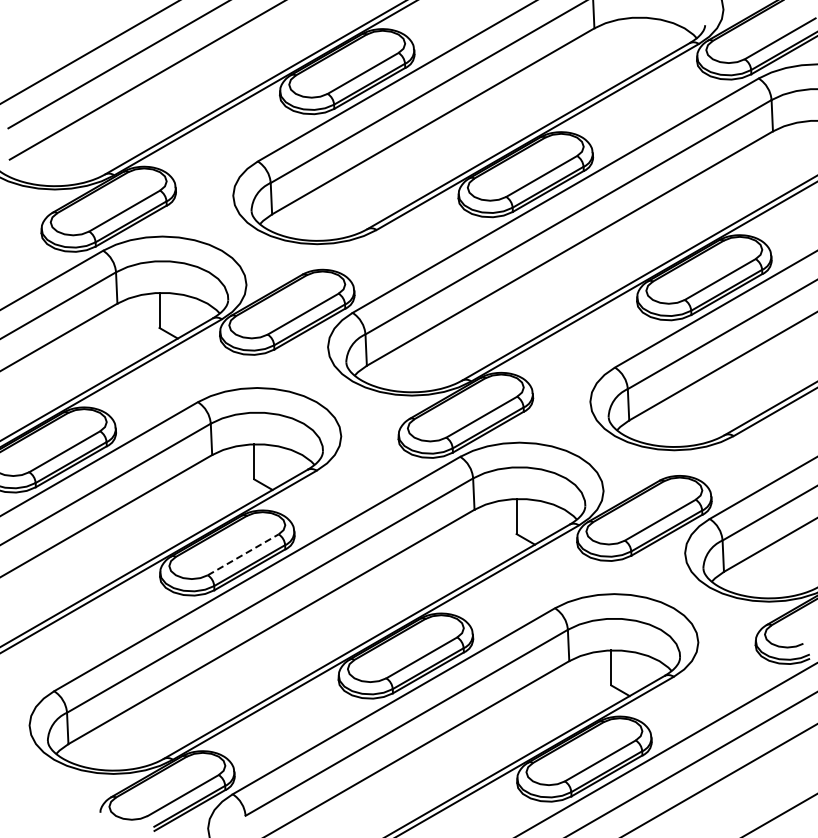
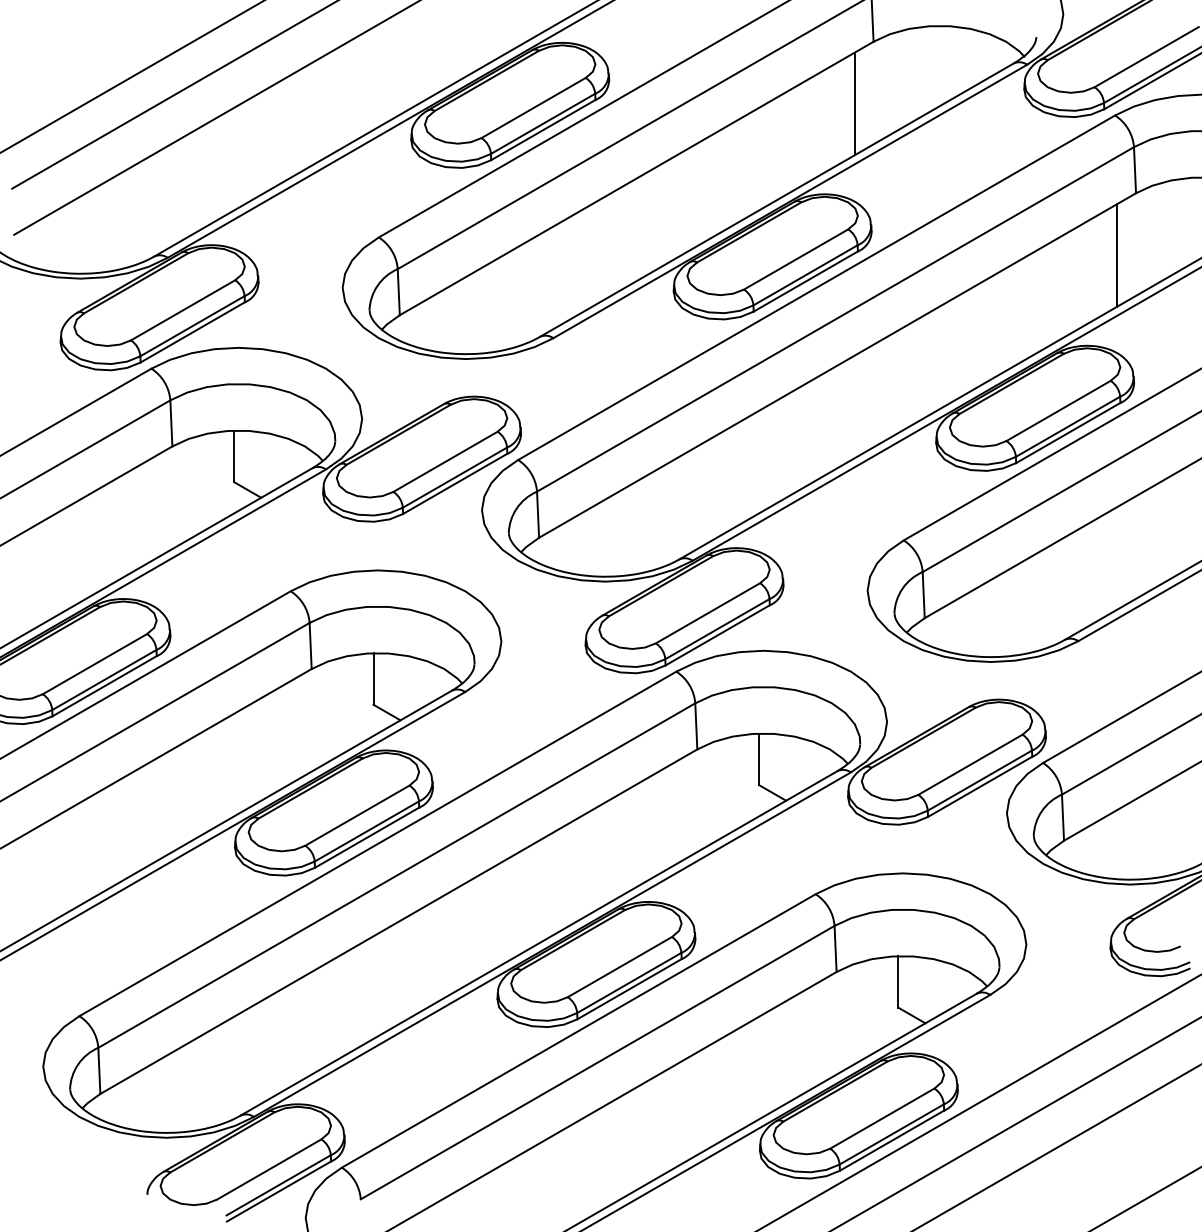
line: (581, 70) -> (854, 103), added
line: (760, 173) -> (1117, 255), added
line: (243, 554) -> (357, 815), dashed -> solid

